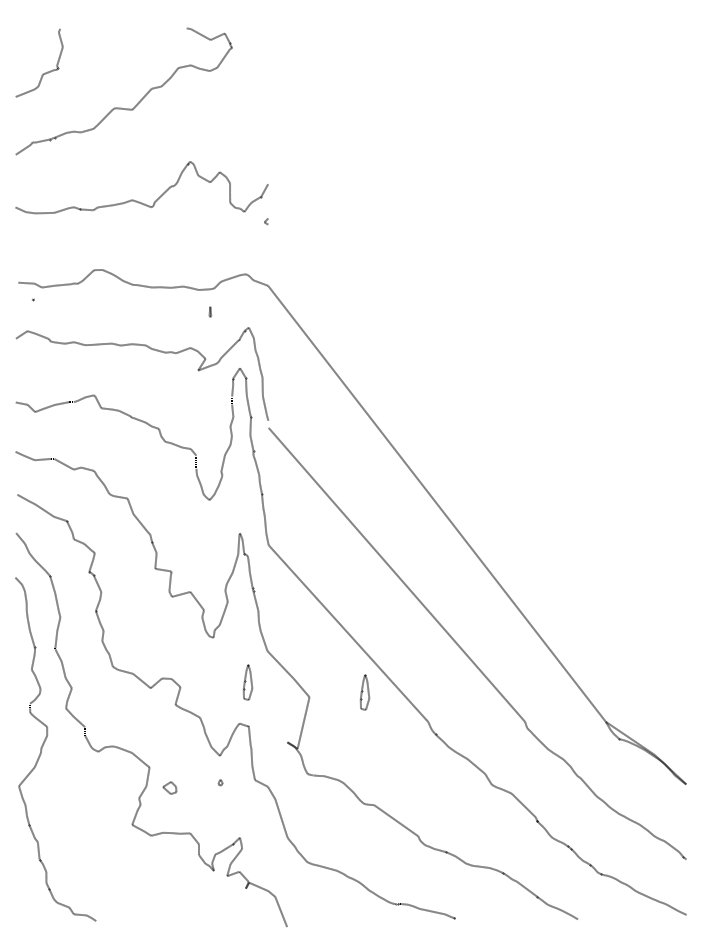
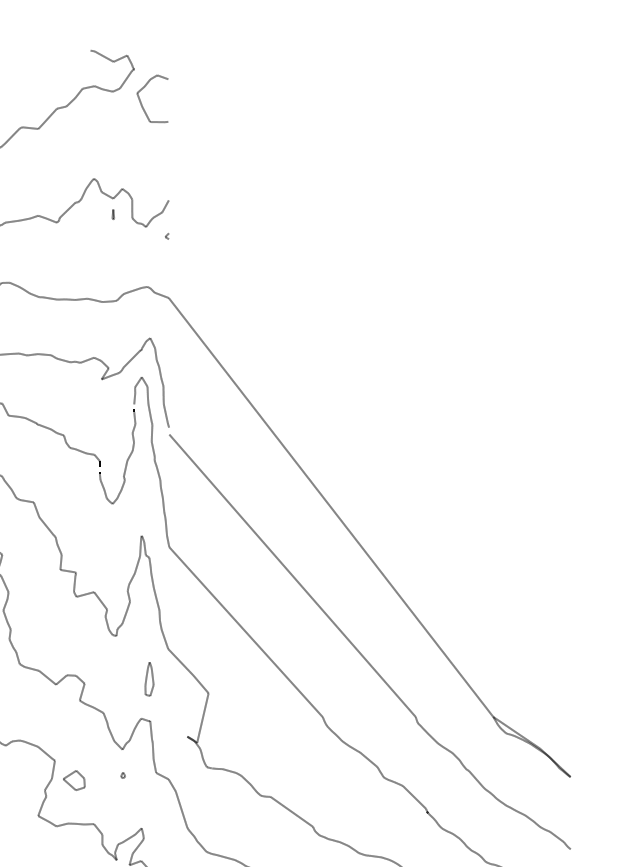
curve: (240, 83) -> (142, 103), added
part: (210, 311) -> (113, 214), moved
part: (365, 692) -> (262, 688), removed
part: (169, 787) -> (74, 780), size x1.67

